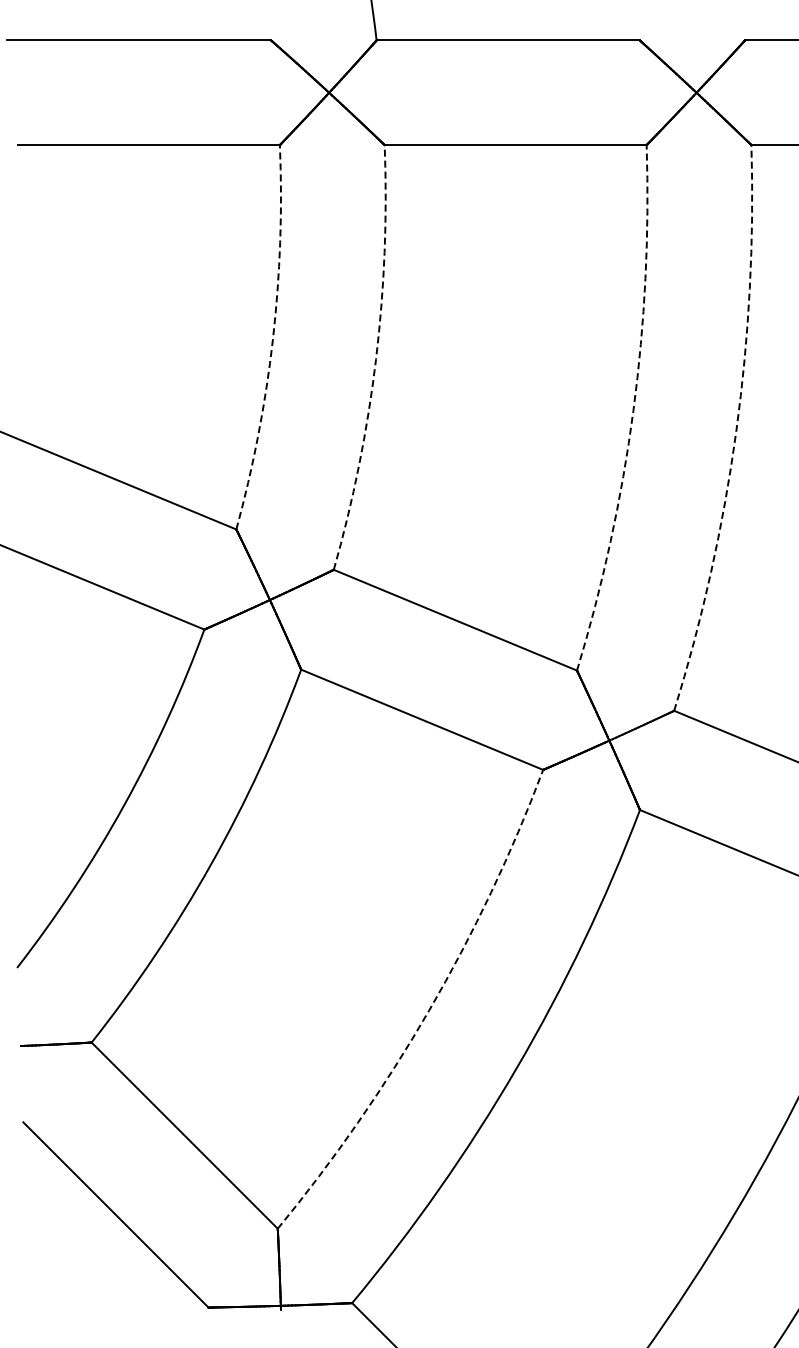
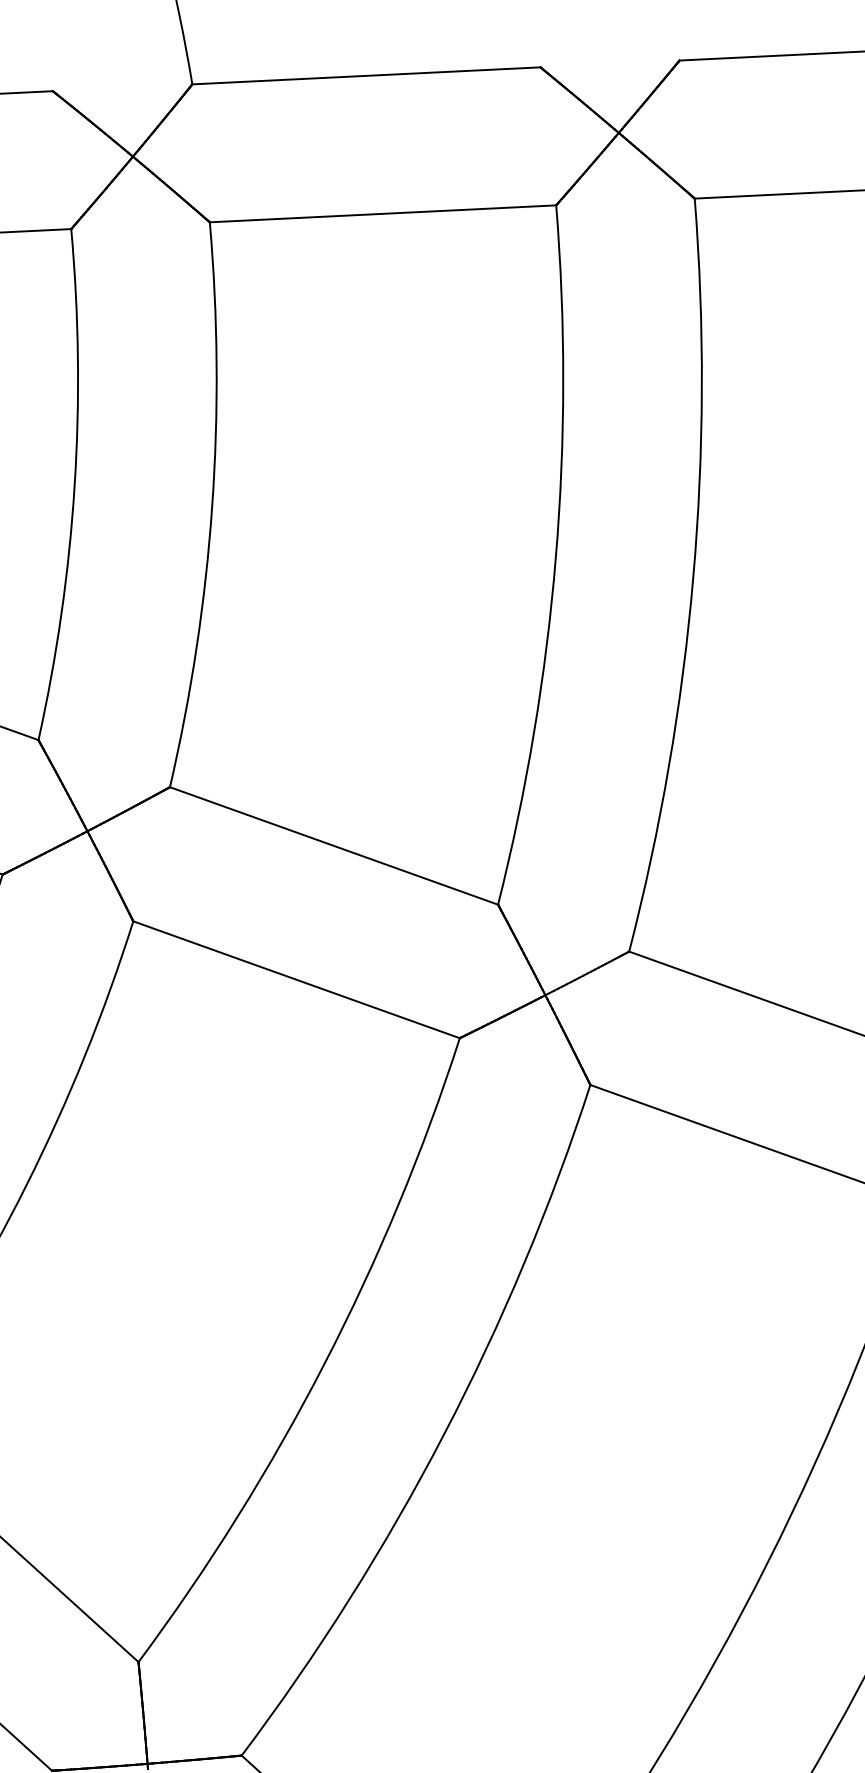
arc: (273, 339) -> (75, 486), dashed -> solid
arc: (376, 359) -> (212, 506), dashed -> solid
arc: (633, 410) -> (555, 557), dashed -> solid
arc: (736, 431) -> (693, 578), dashed -> solid
arc: (429, 1010) -> (325, 1363), dashed -> solid

